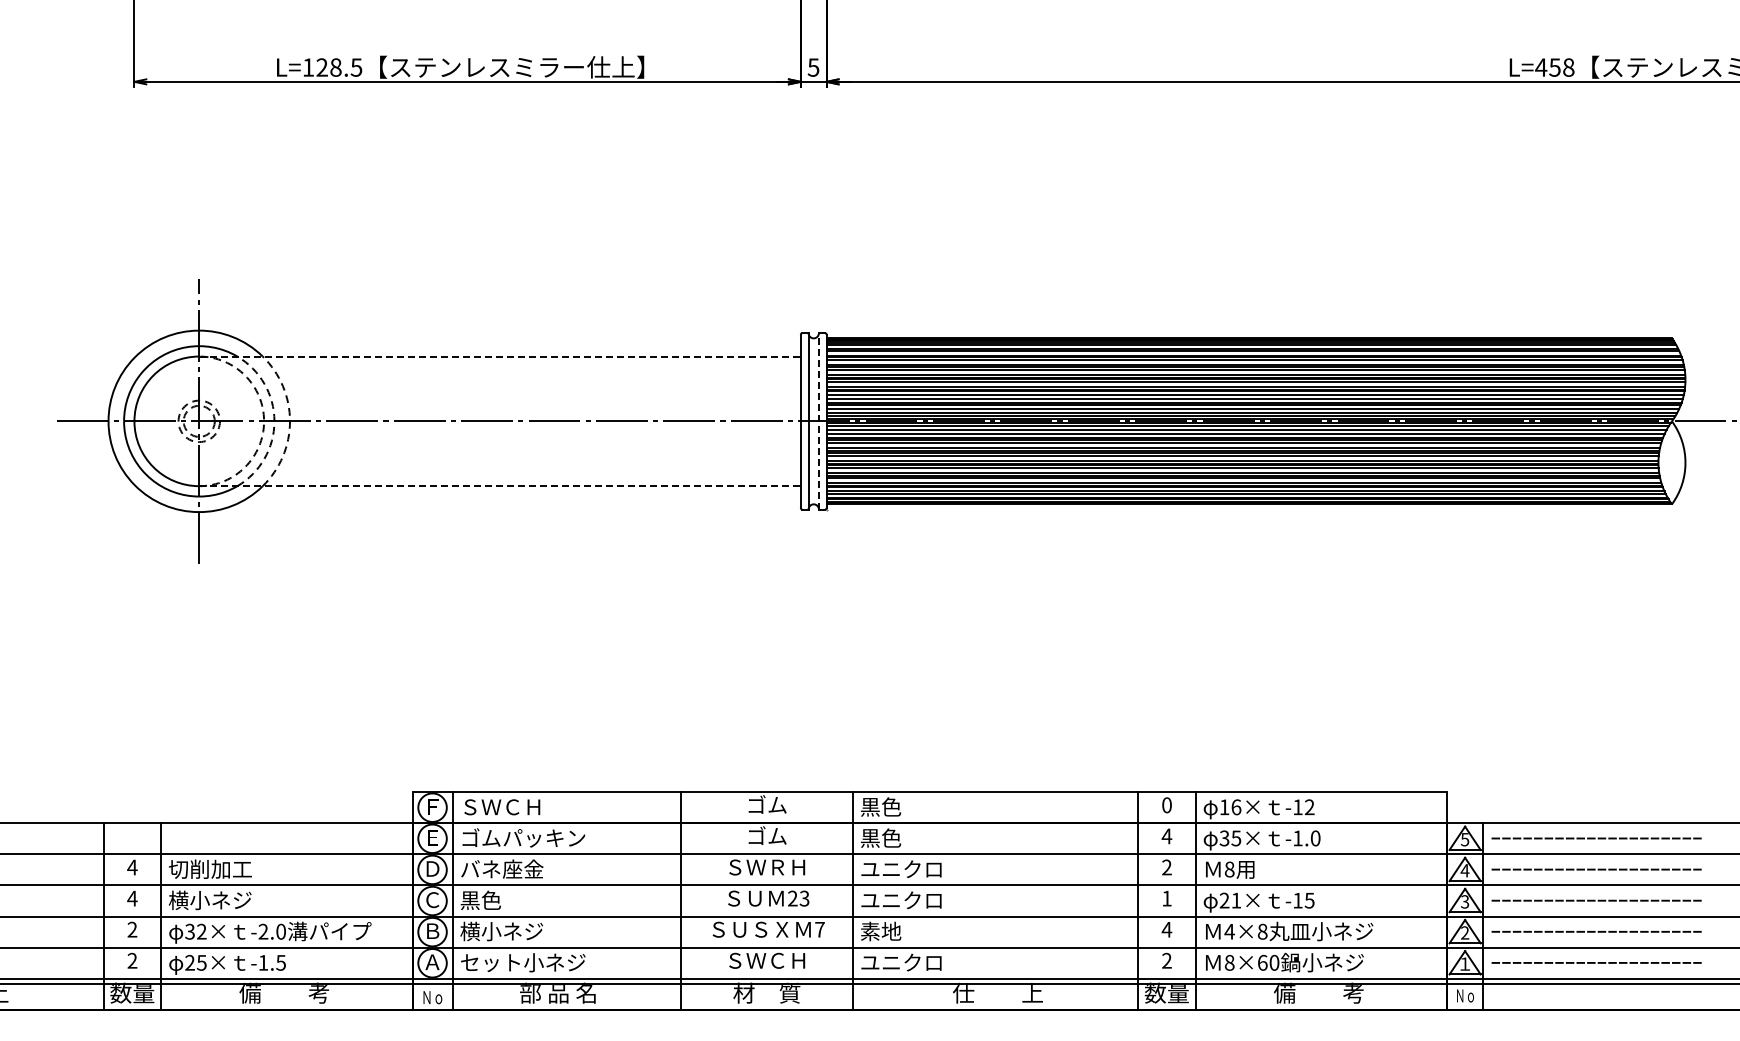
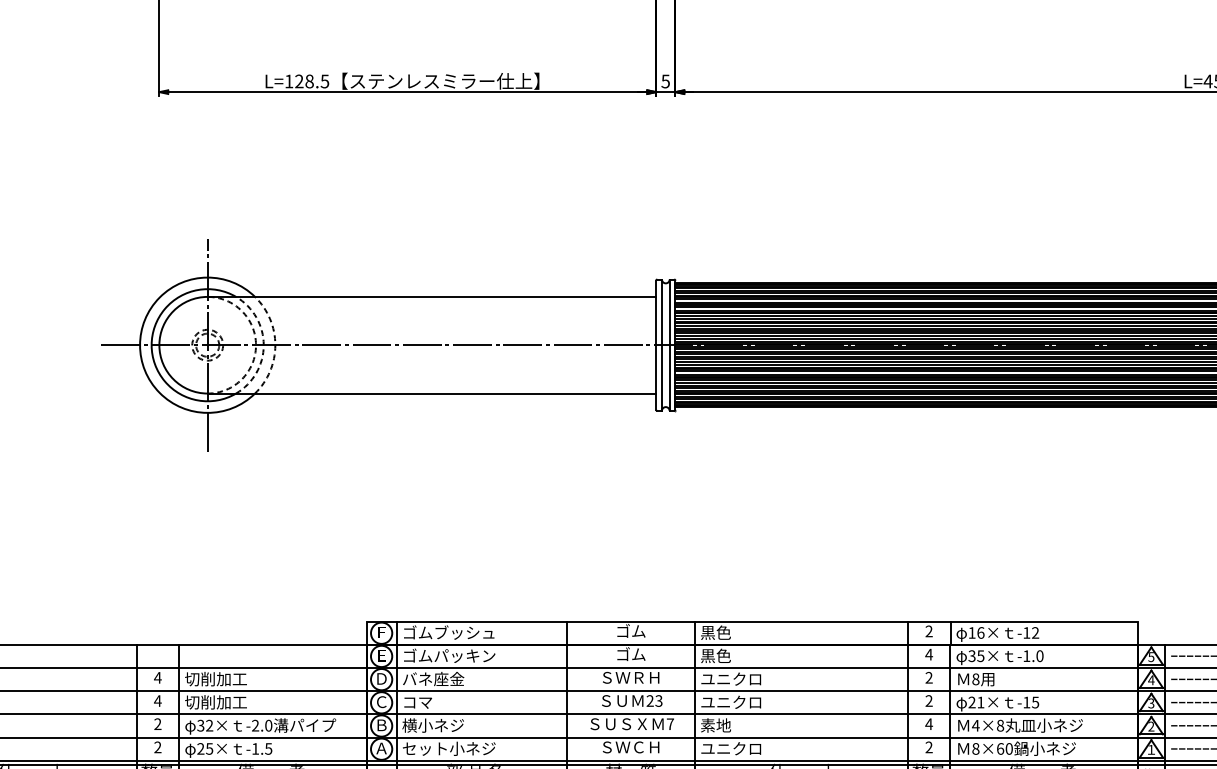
line: (500, 356) -> (432, 296), dashed -> solid
line: (818, 420) -> (669, 344), dashed -> solid
line: (500, 486) -> (432, 393), dashed -> solid
text: (1166, 805) -> (928, 631), 0 -> 2
text: (522, 806) -> (448, 632), ＳＷＣＨ -> ゴムブッシュ
text: (1166, 898) -> (928, 700), 1 -> 2
text: (480, 899) -> (417, 701), 黒色 -> コマ
text: (209, 900) -> (215, 702), 横小ネジ -> 切削加工

